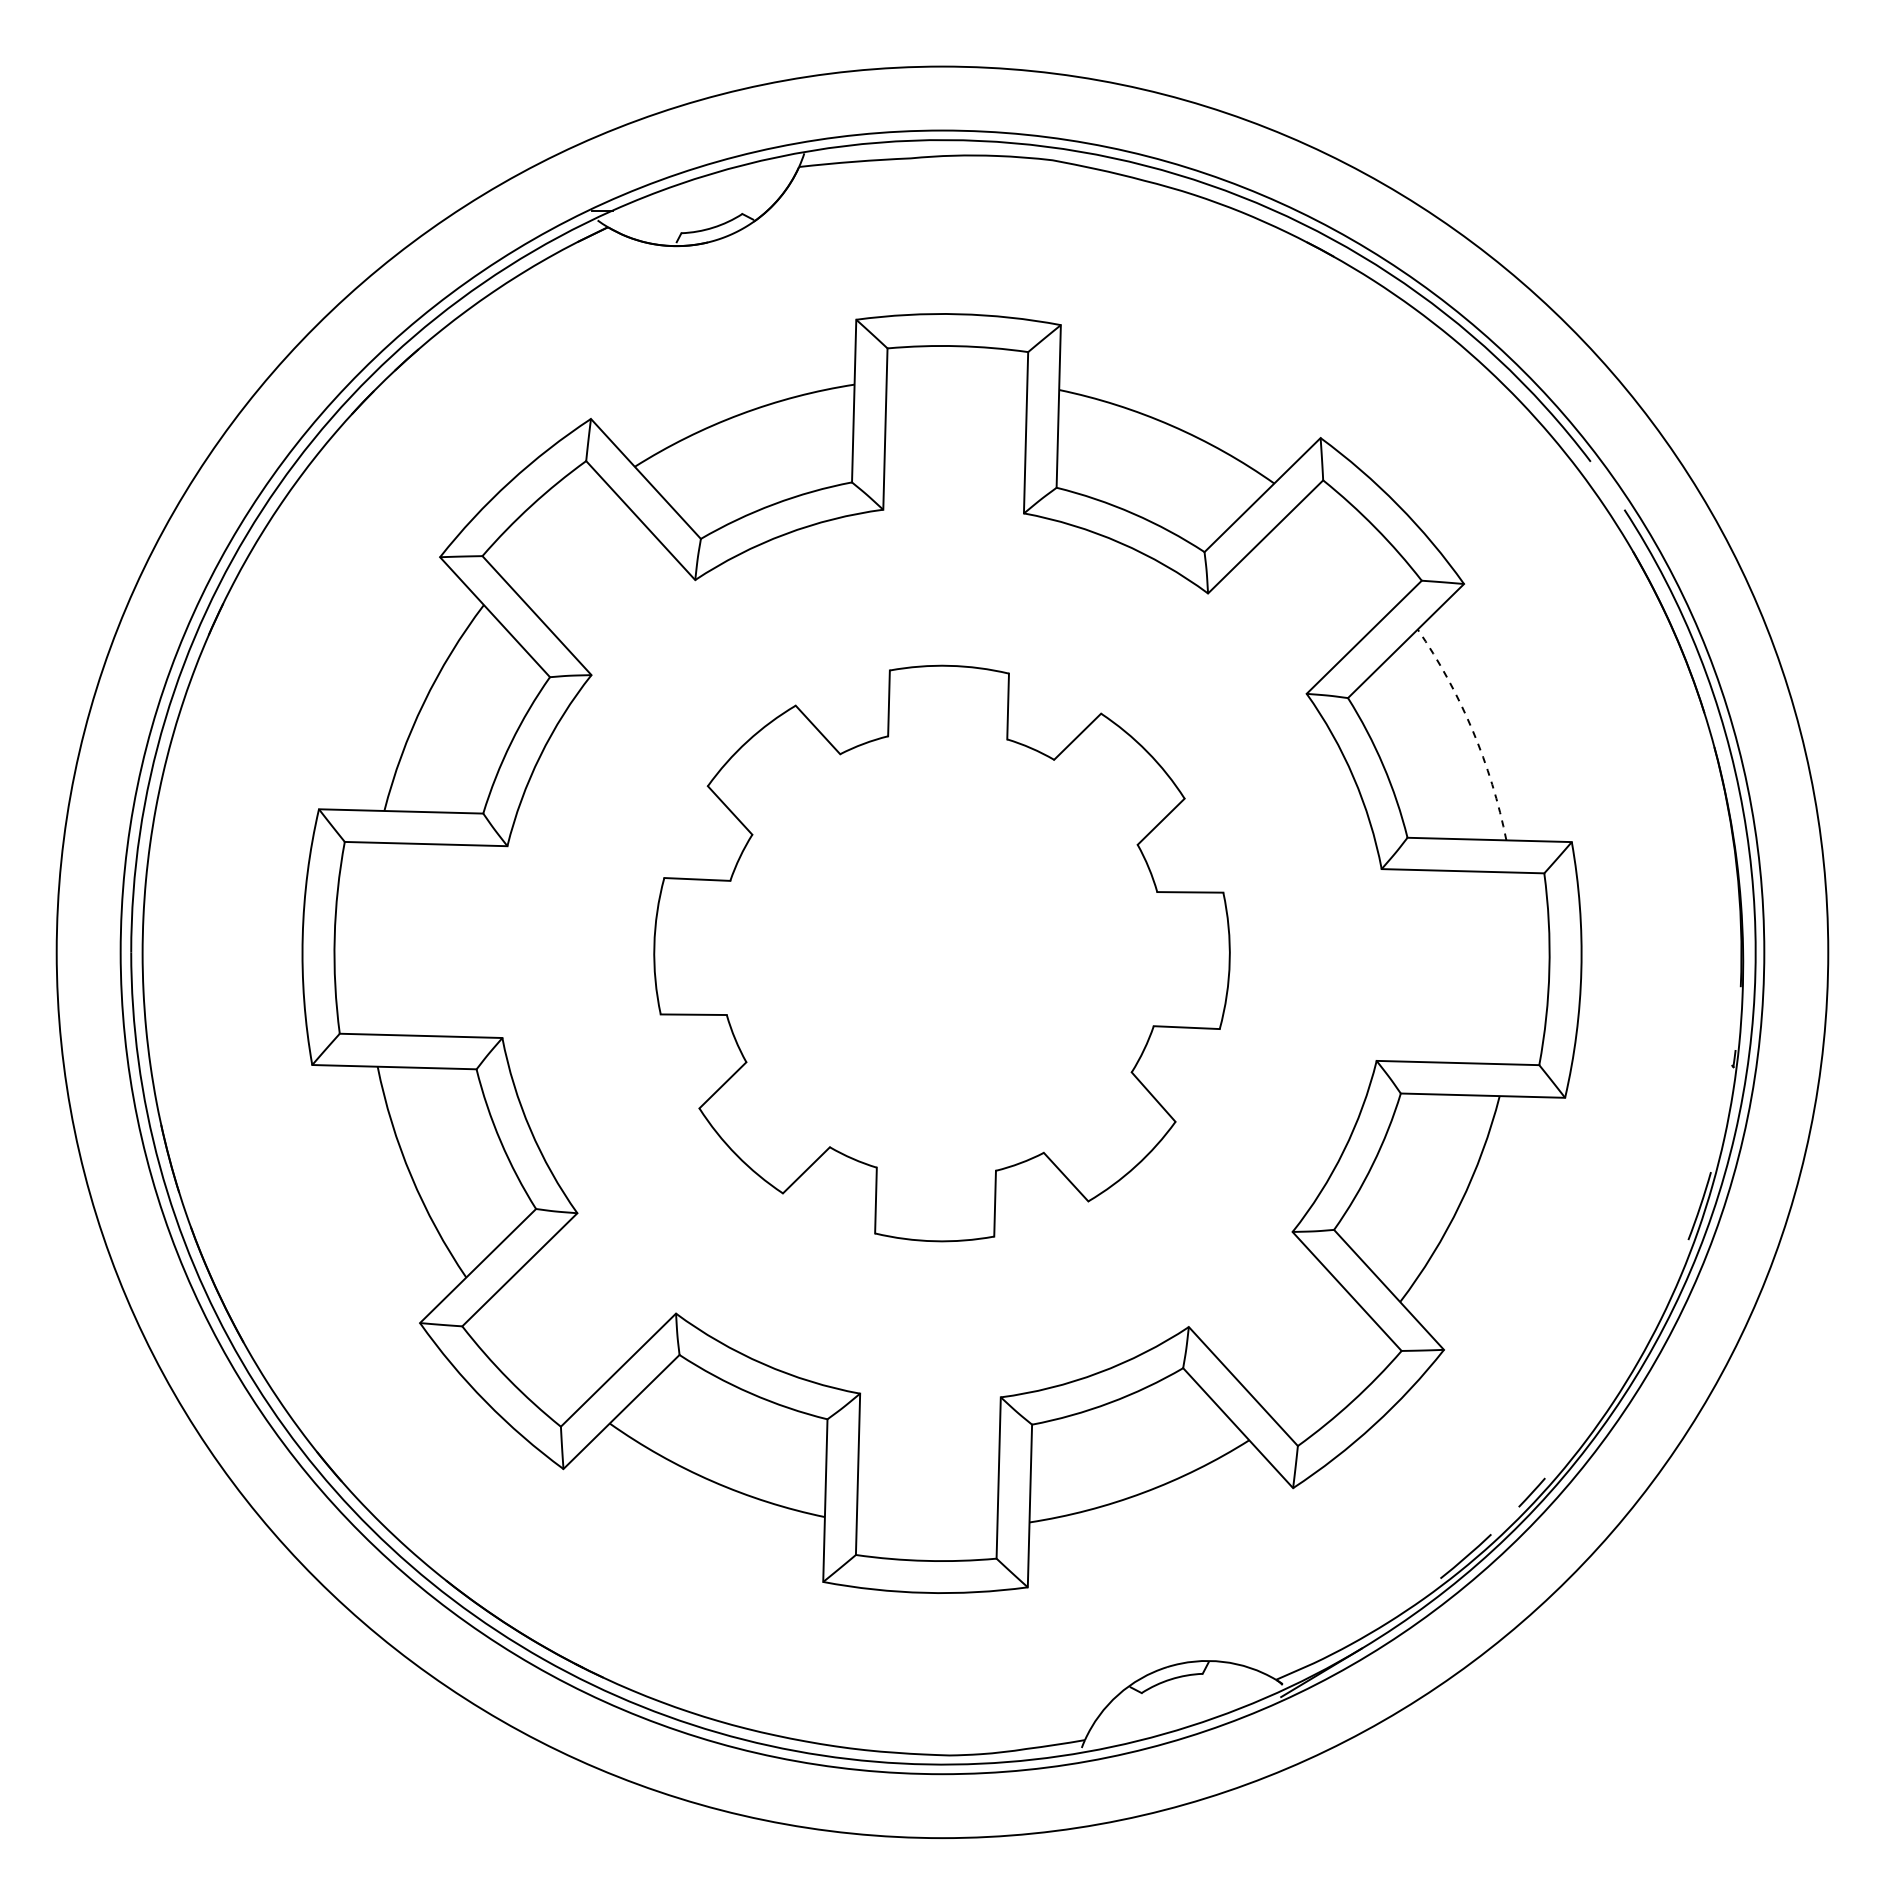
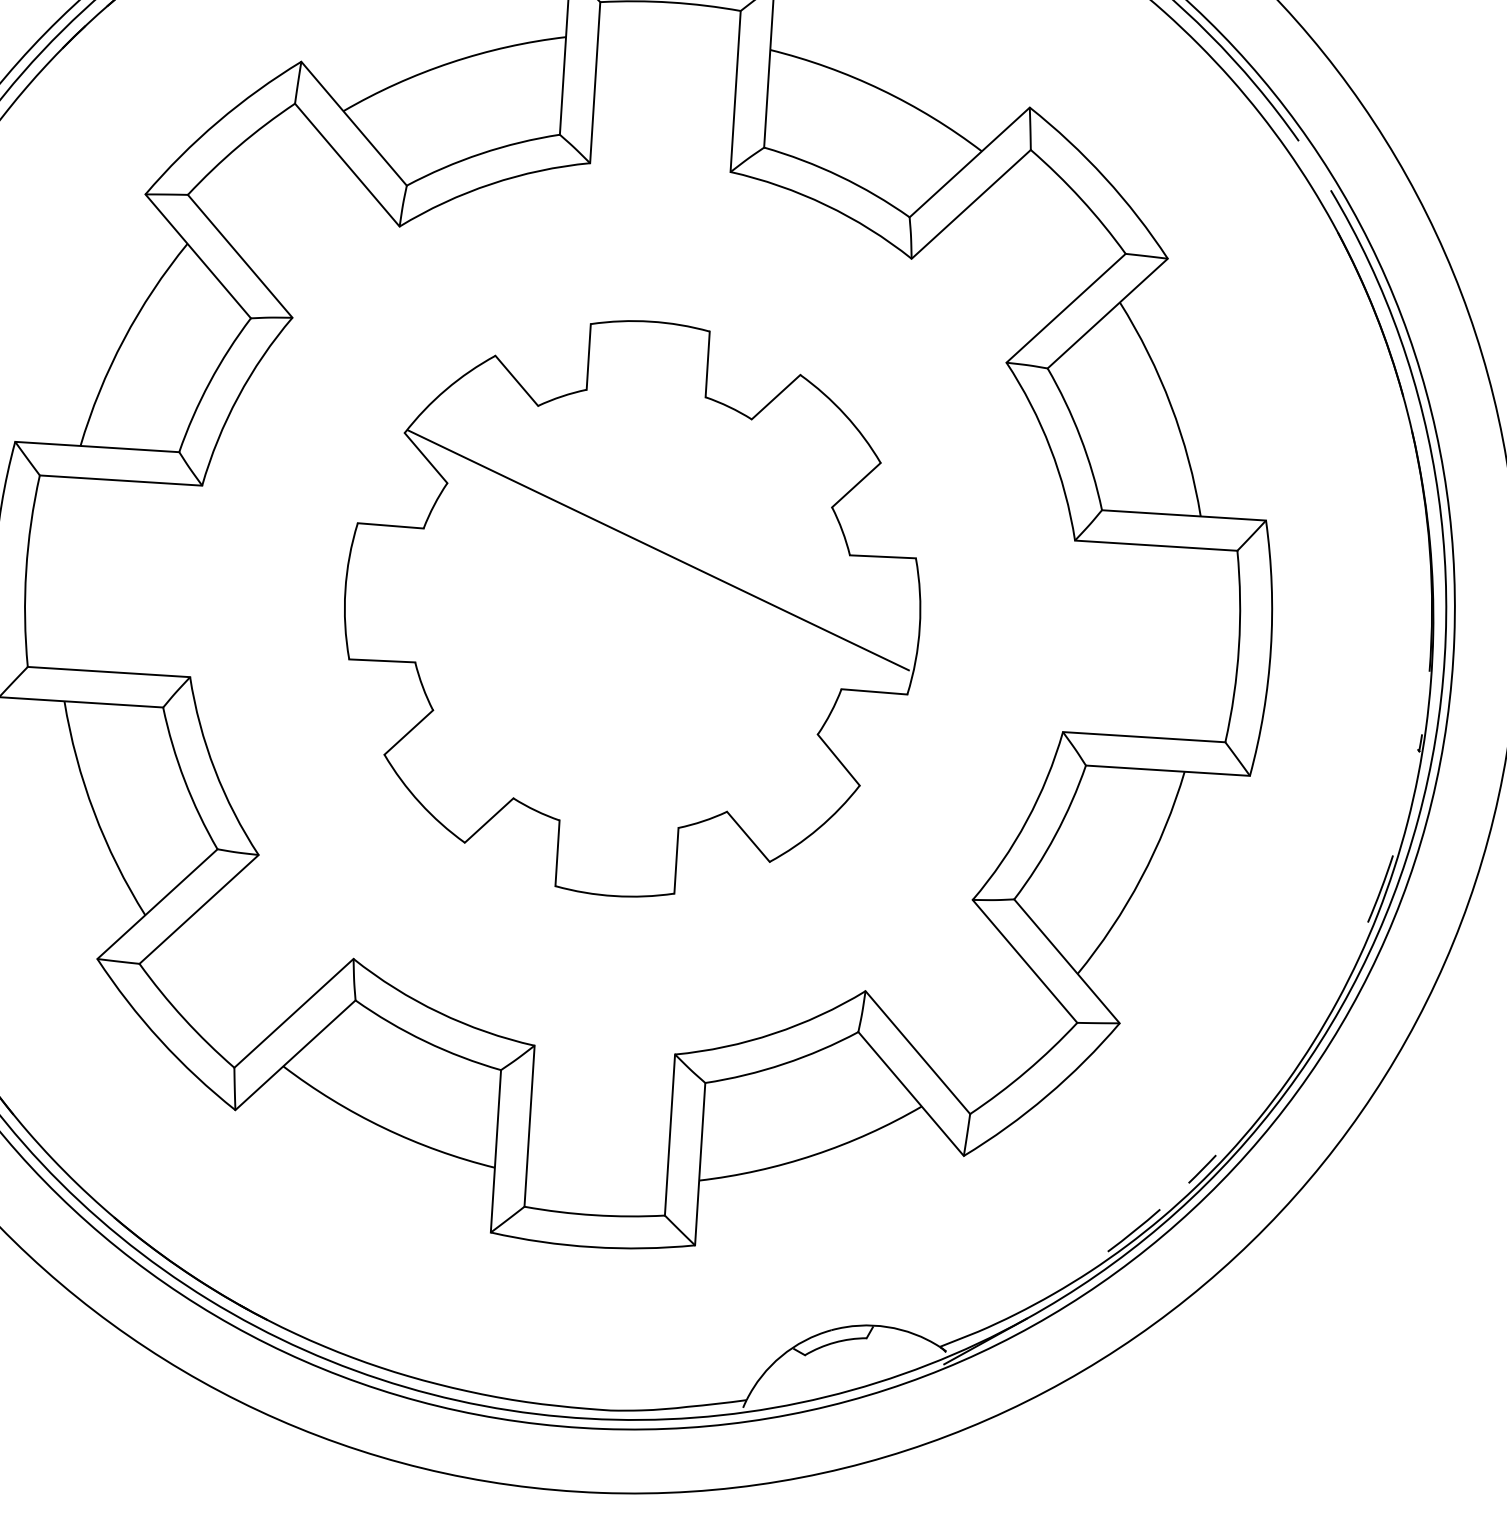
arc: (1472, 730) -> (1170, 405), dashed -> solid
line: (965, 893) -> (658, 549), added

